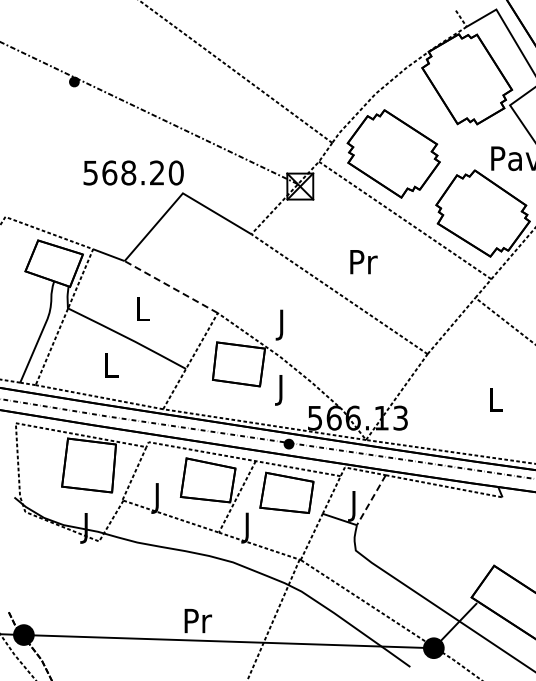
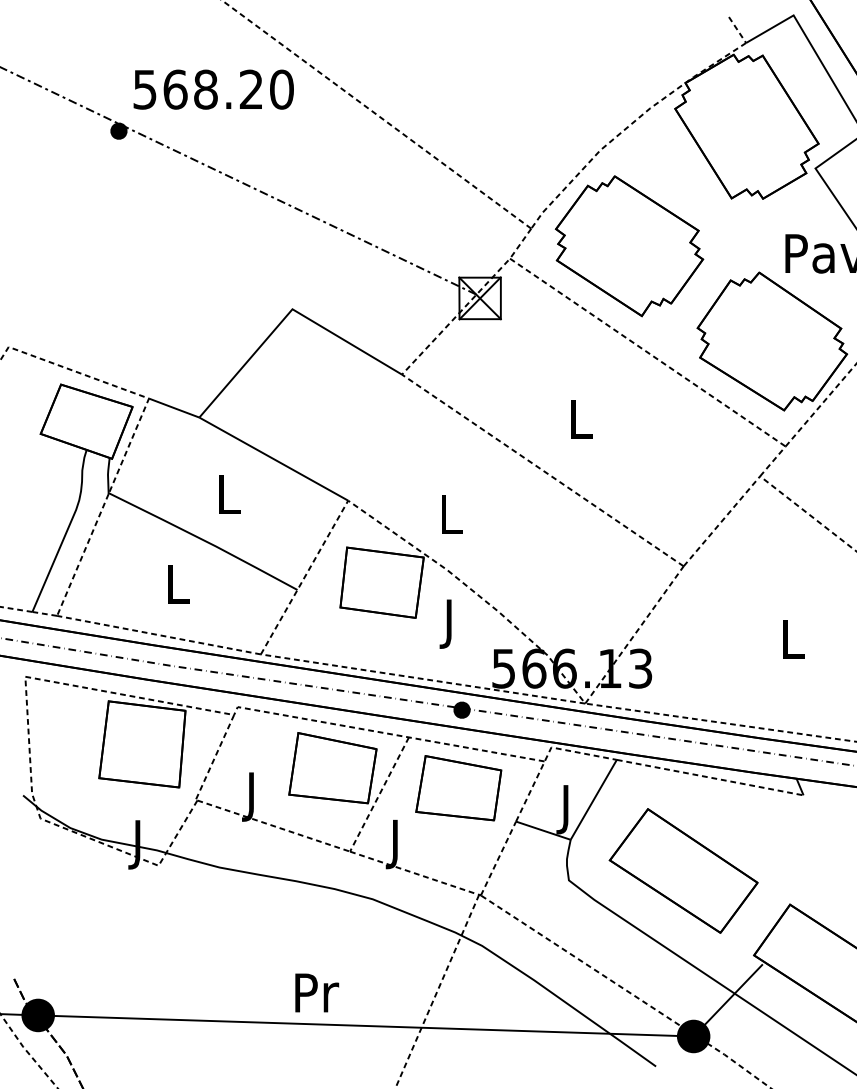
text: (133, 172) -> (213, 88), moved
text: (363, 262) -> (581, 419), Pr -> L
line: (171, 287) -> (274, 459), dashed -> solid
text: (282, 324) -> (451, 518), J -> L
line: (371, 500) -> (593, 800), dashed -> solid
part: (427, 544) -> (683, 870), added

